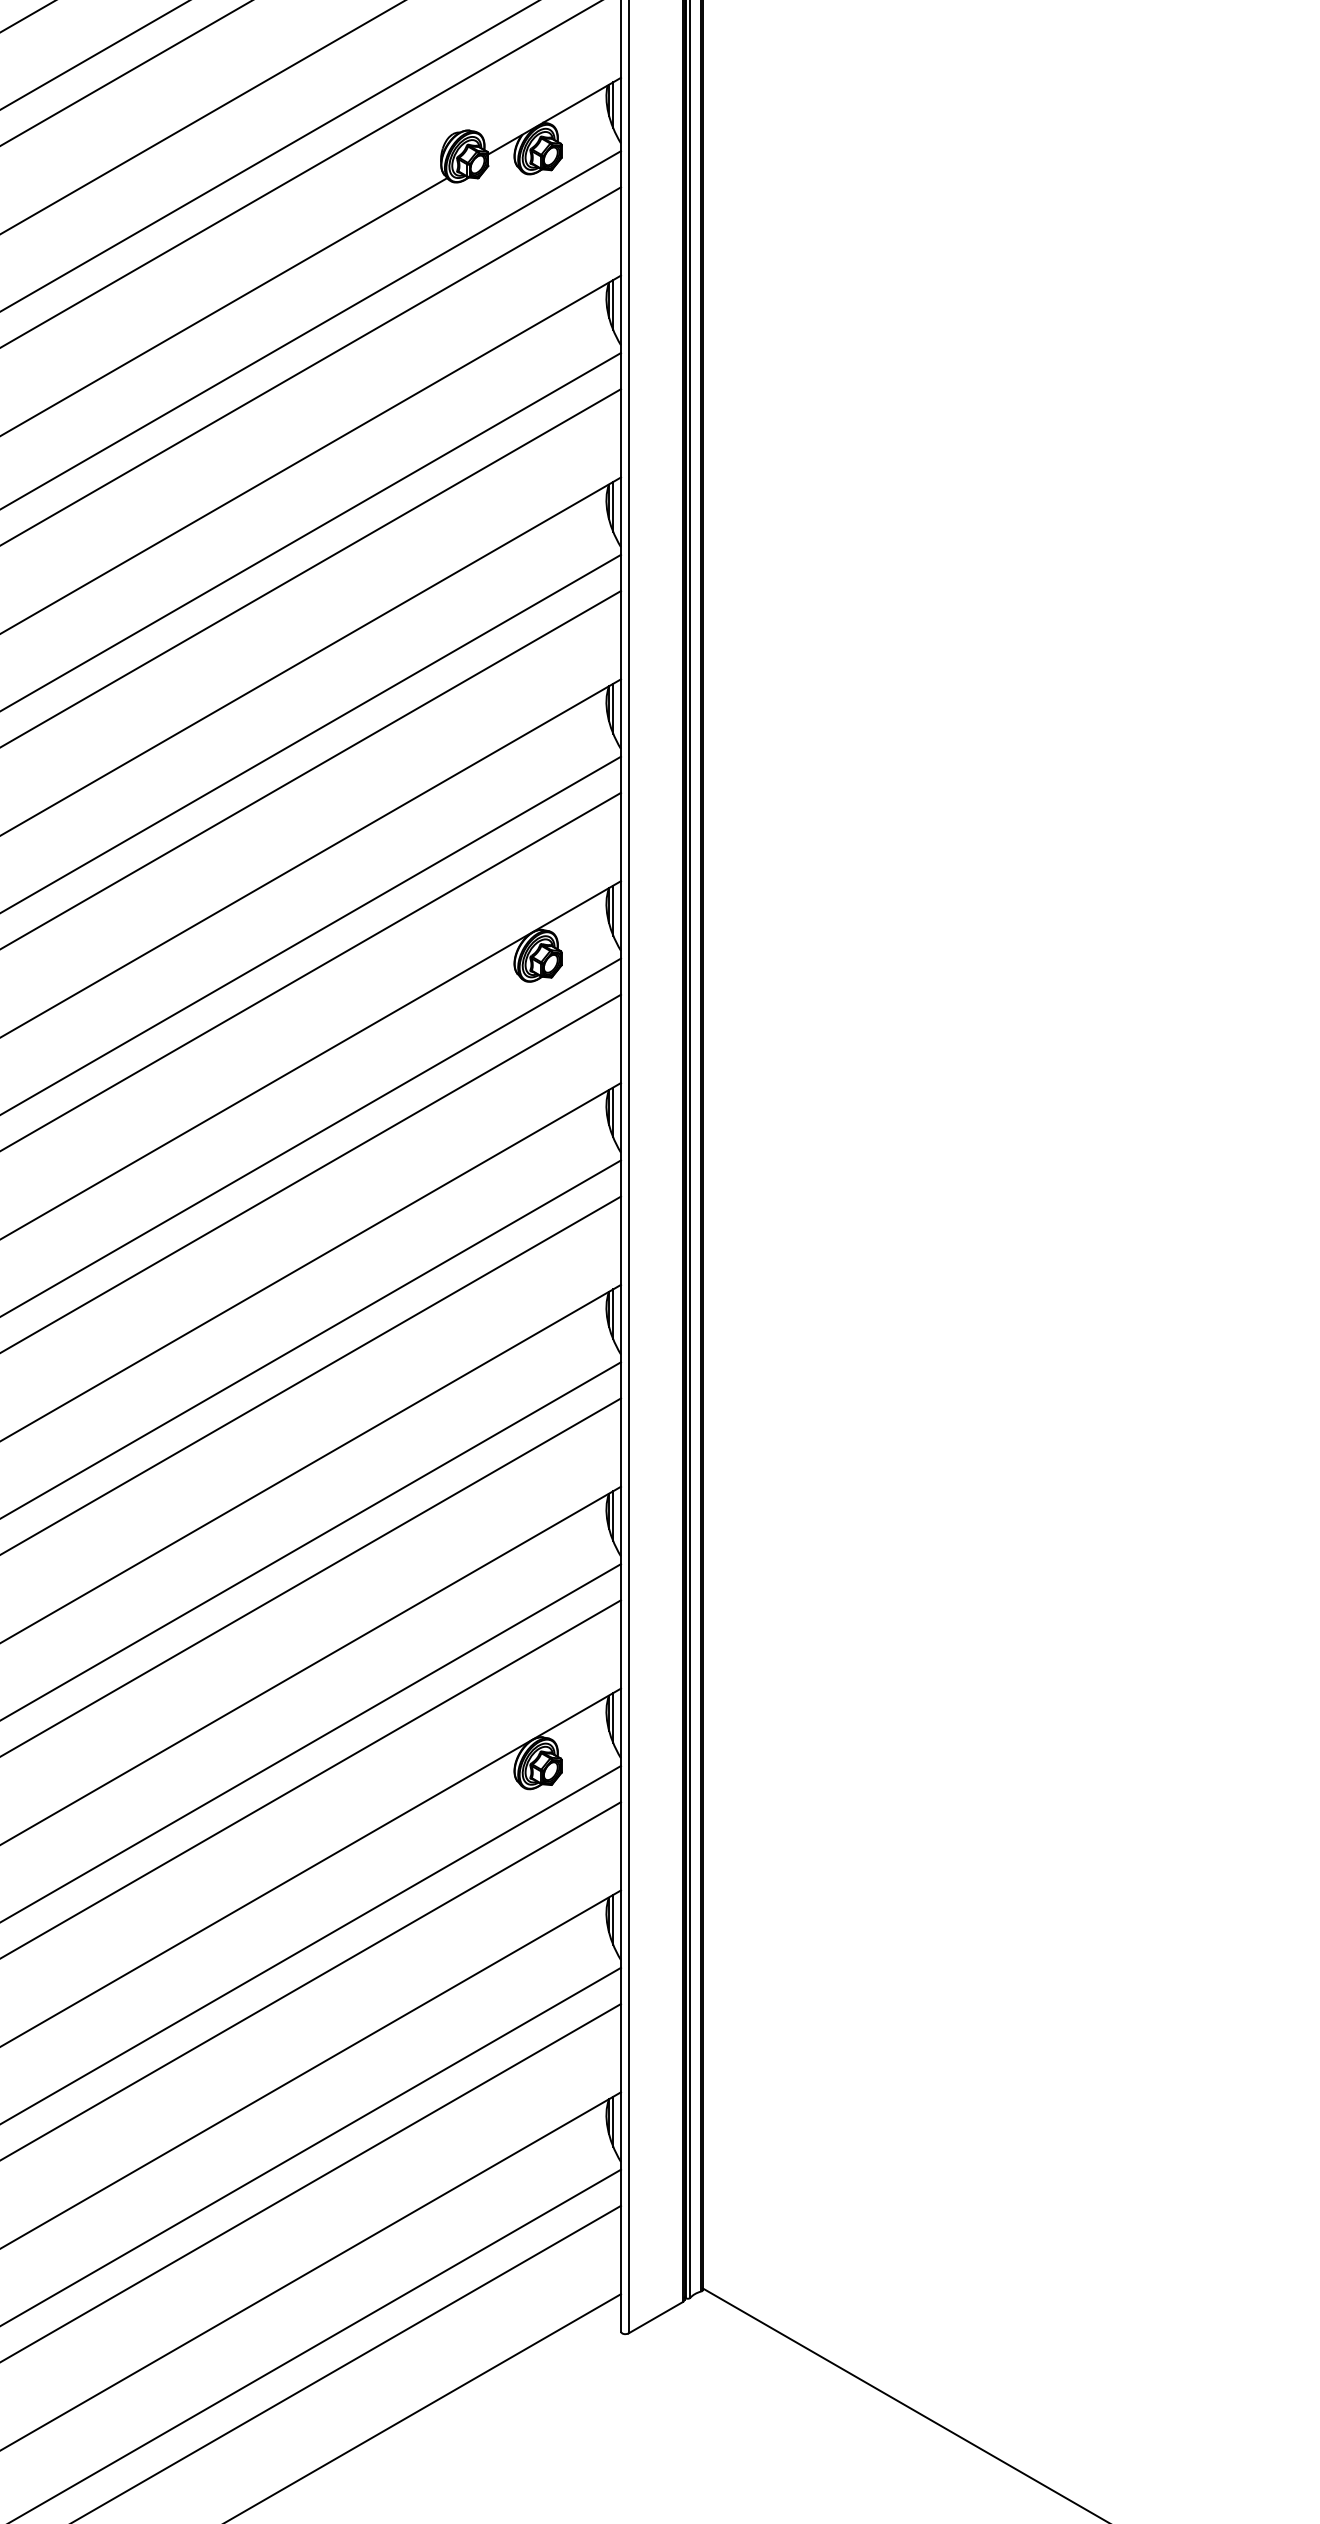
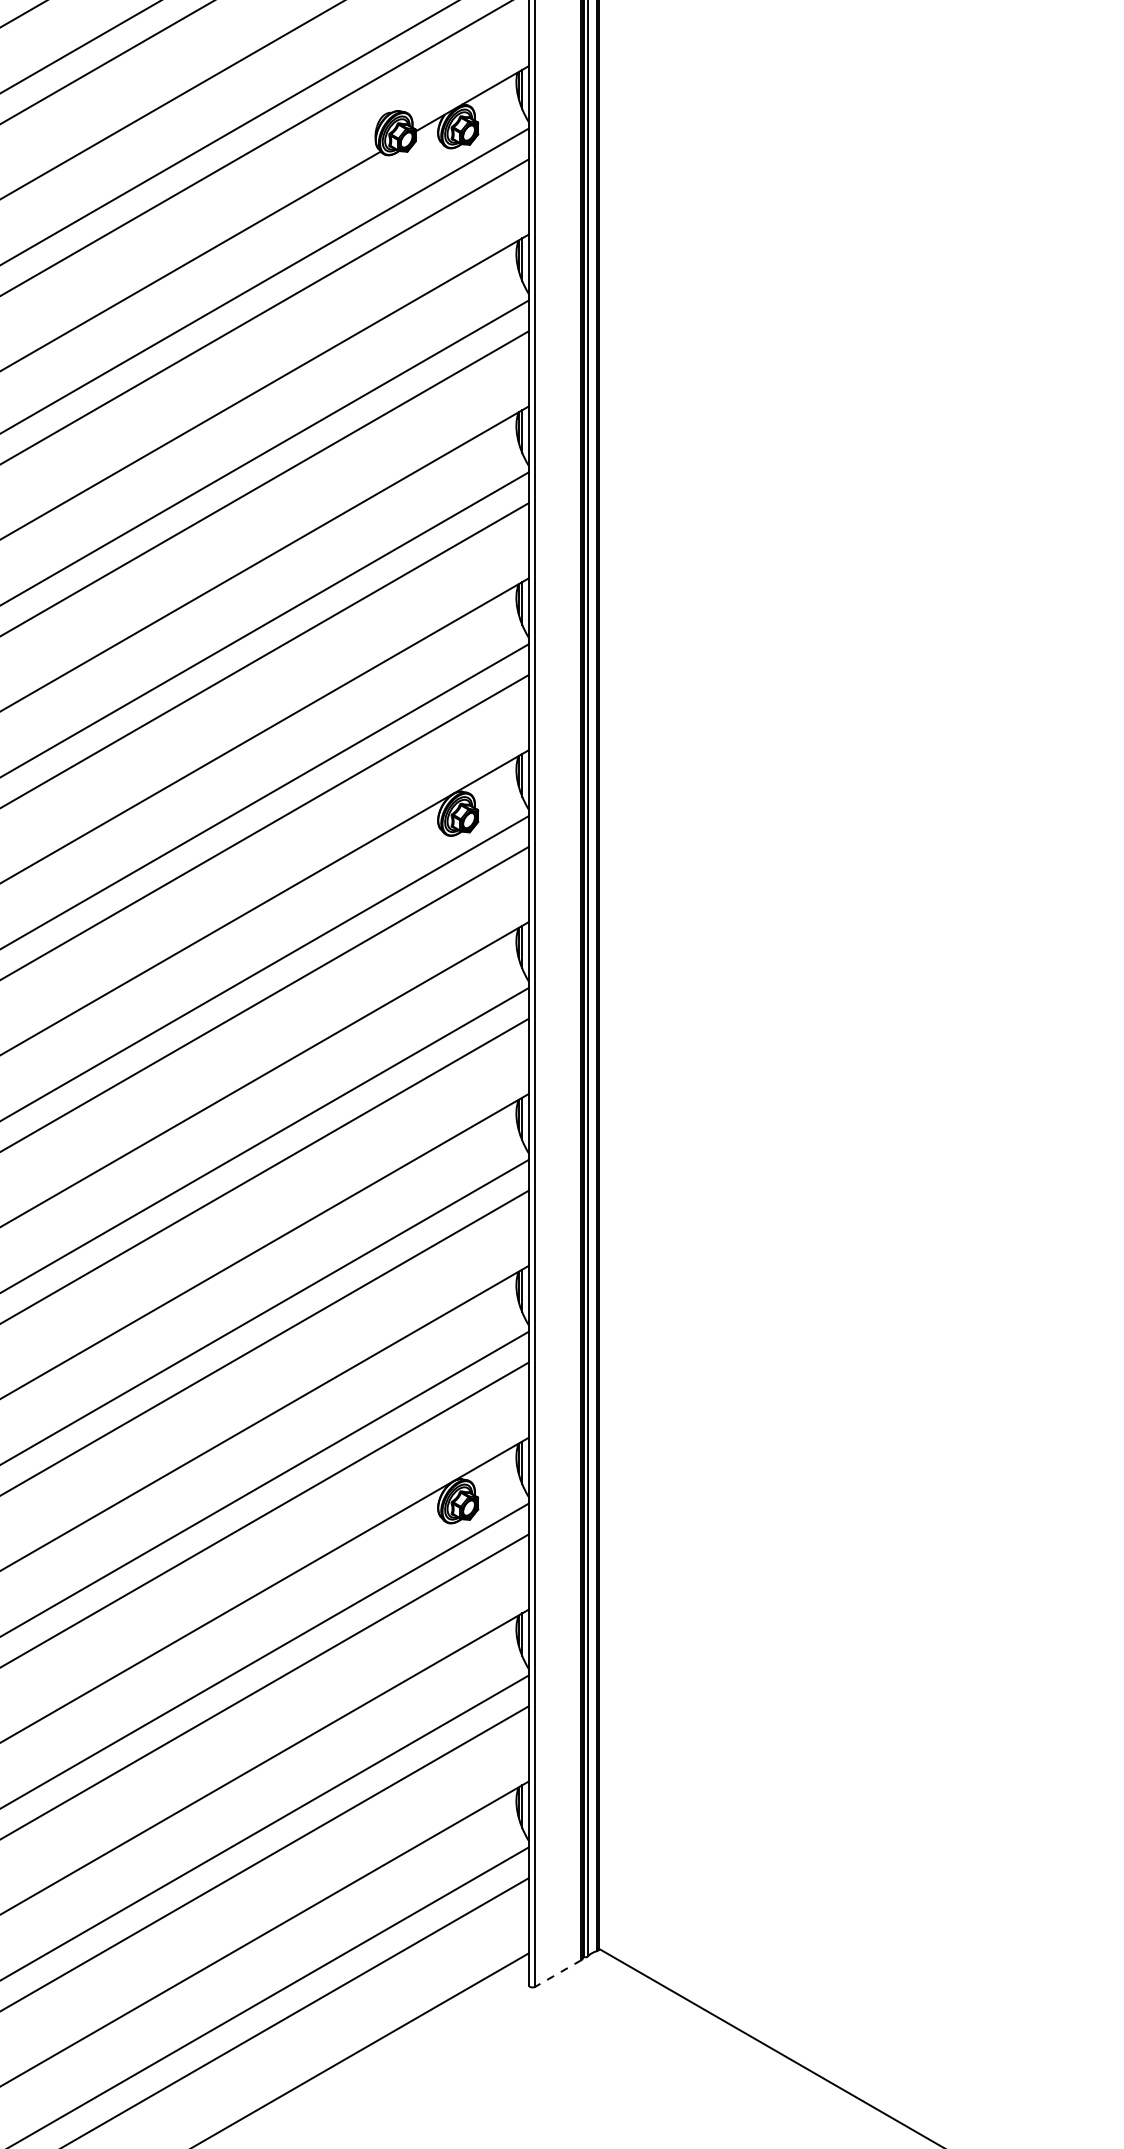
line: (655, 2318) -> (558, 1974), solid -> dashed

